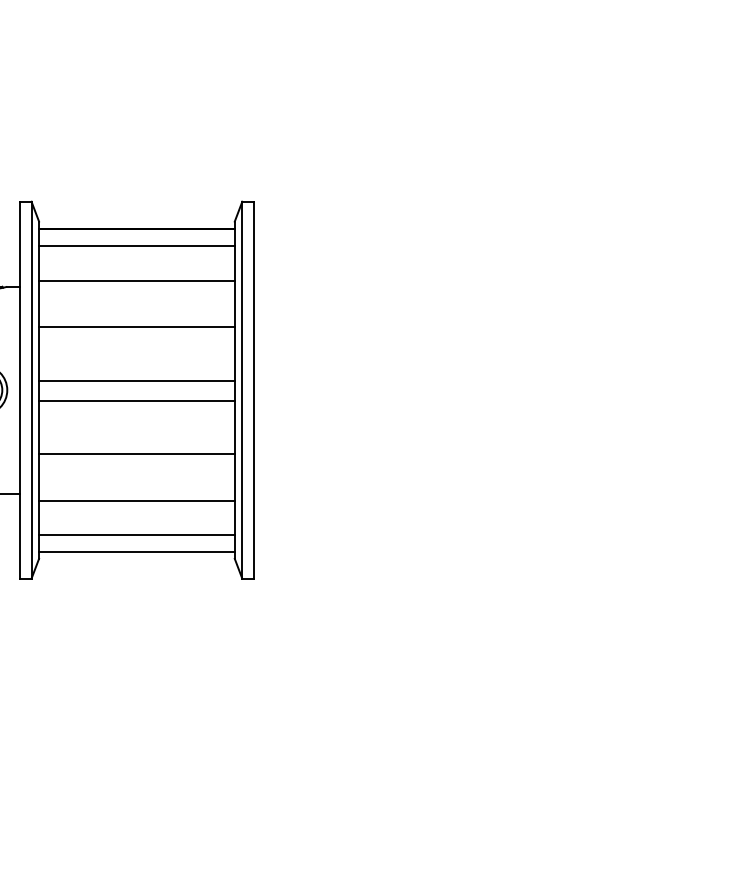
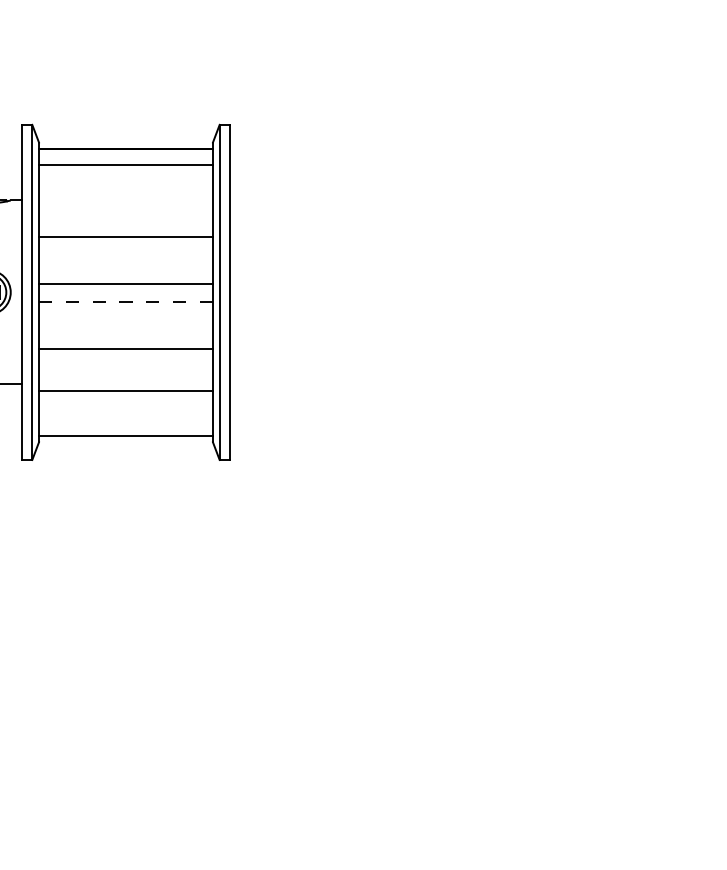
line: (136, 281) -> (125, 195), removed
line: (136, 400) -> (125, 301), solid -> dashed
line: (136, 534) -> (125, 420), removed

